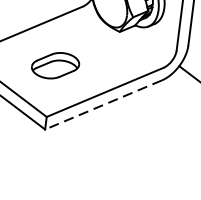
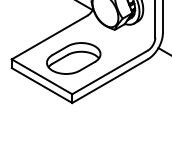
part: (55, 65) -> (73, 58), size x1.67
line: (104, 105) -> (110, 81), dashed -> solid

